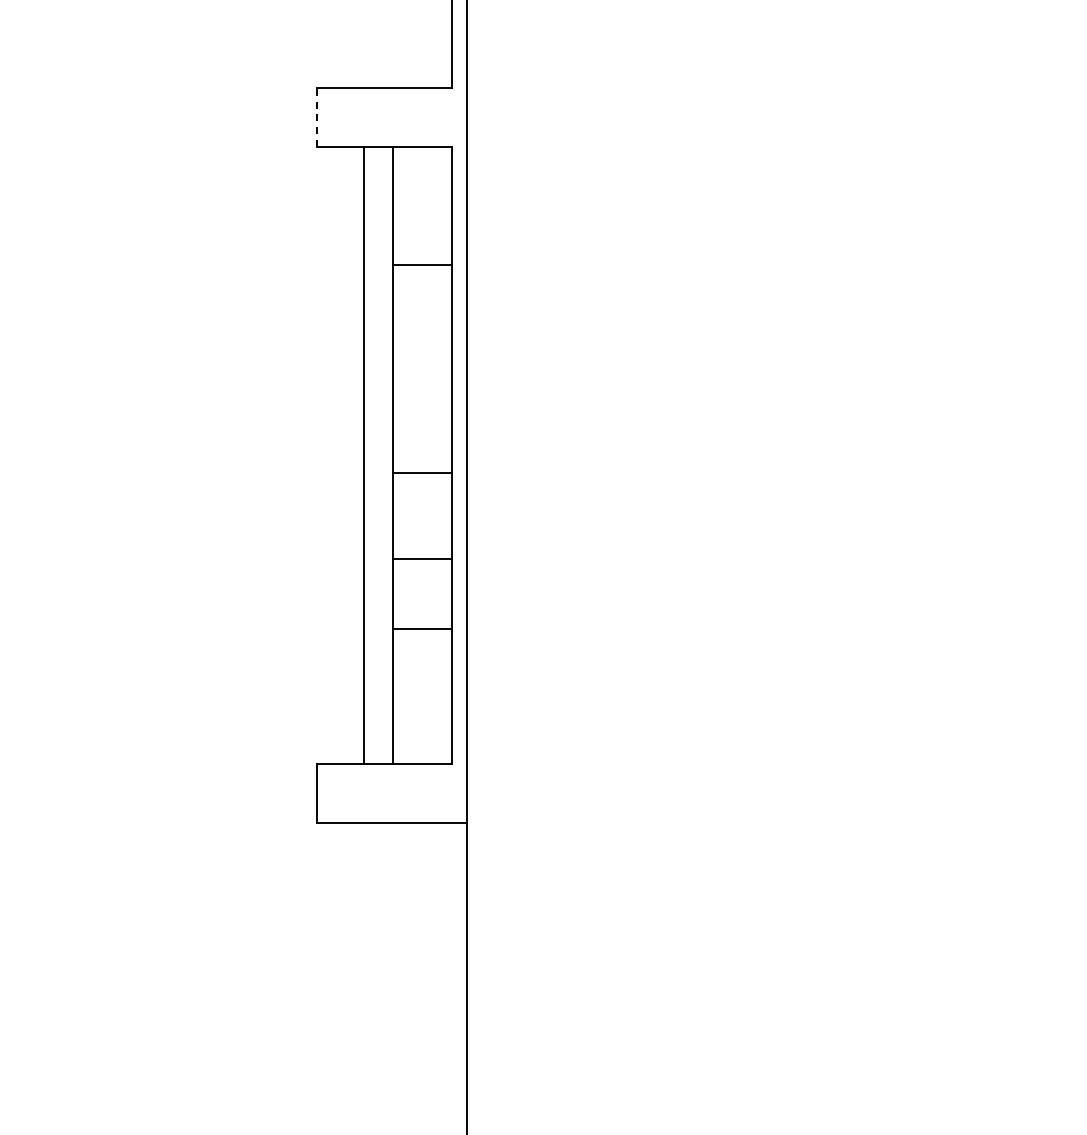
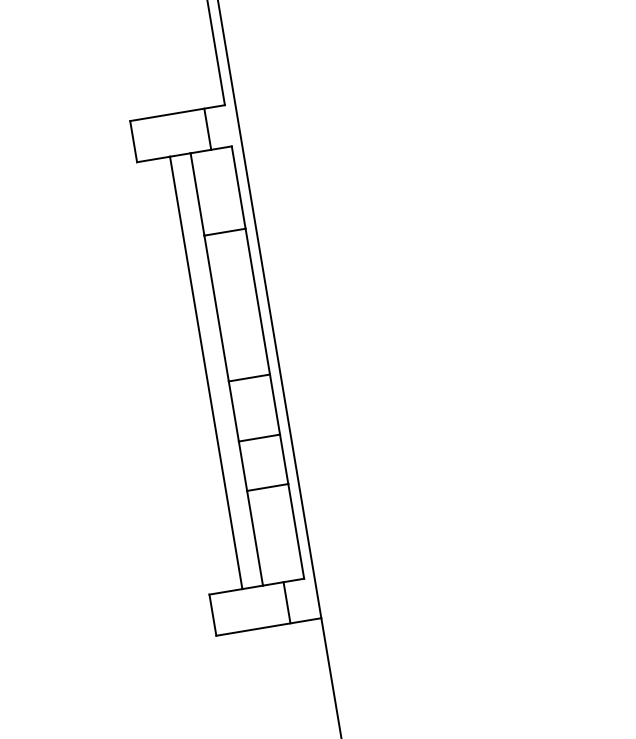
line: (316, 117) -> (133, 141), dashed -> solid
line: (422, 117) -> (207, 129), added
line: (422, 793) -> (286, 602), added

